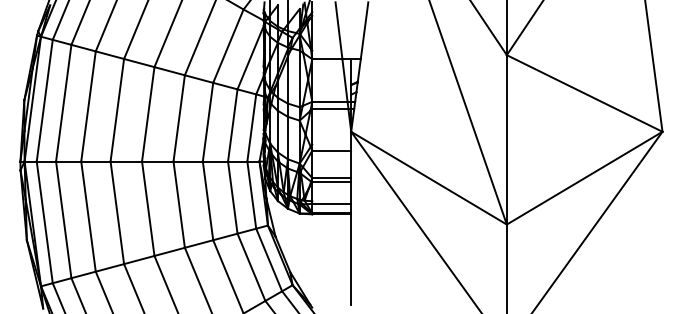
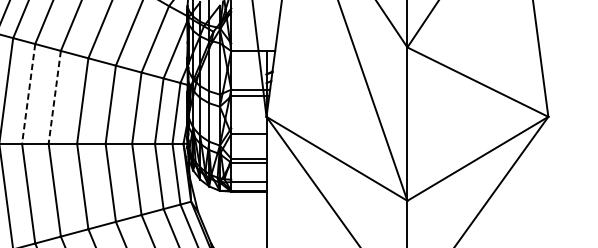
line: (88, 106) -> (28, 93), solid -> dashed
line: (117, 110) -> (54, 97), solid -> dashed

